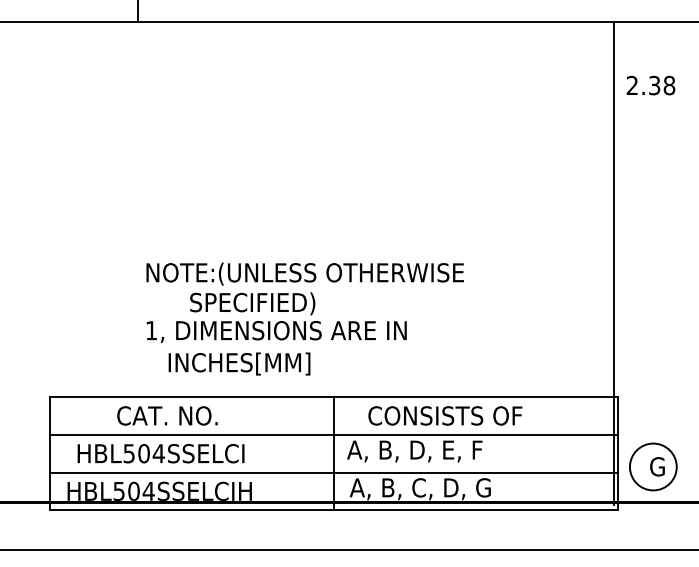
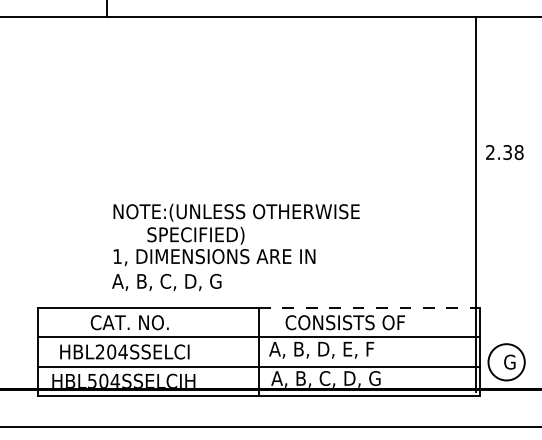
text: (650, 85) -> (504, 152), moved
text: (227, 364) -> (176, 282), INCHES[MM] -> A, B, C, D, G
line: (476, 397) -> (369, 308), solid -> dashed
text: (128, 453) -> (99, 351), HBL504SSELCI -> HBL204SSELCI

